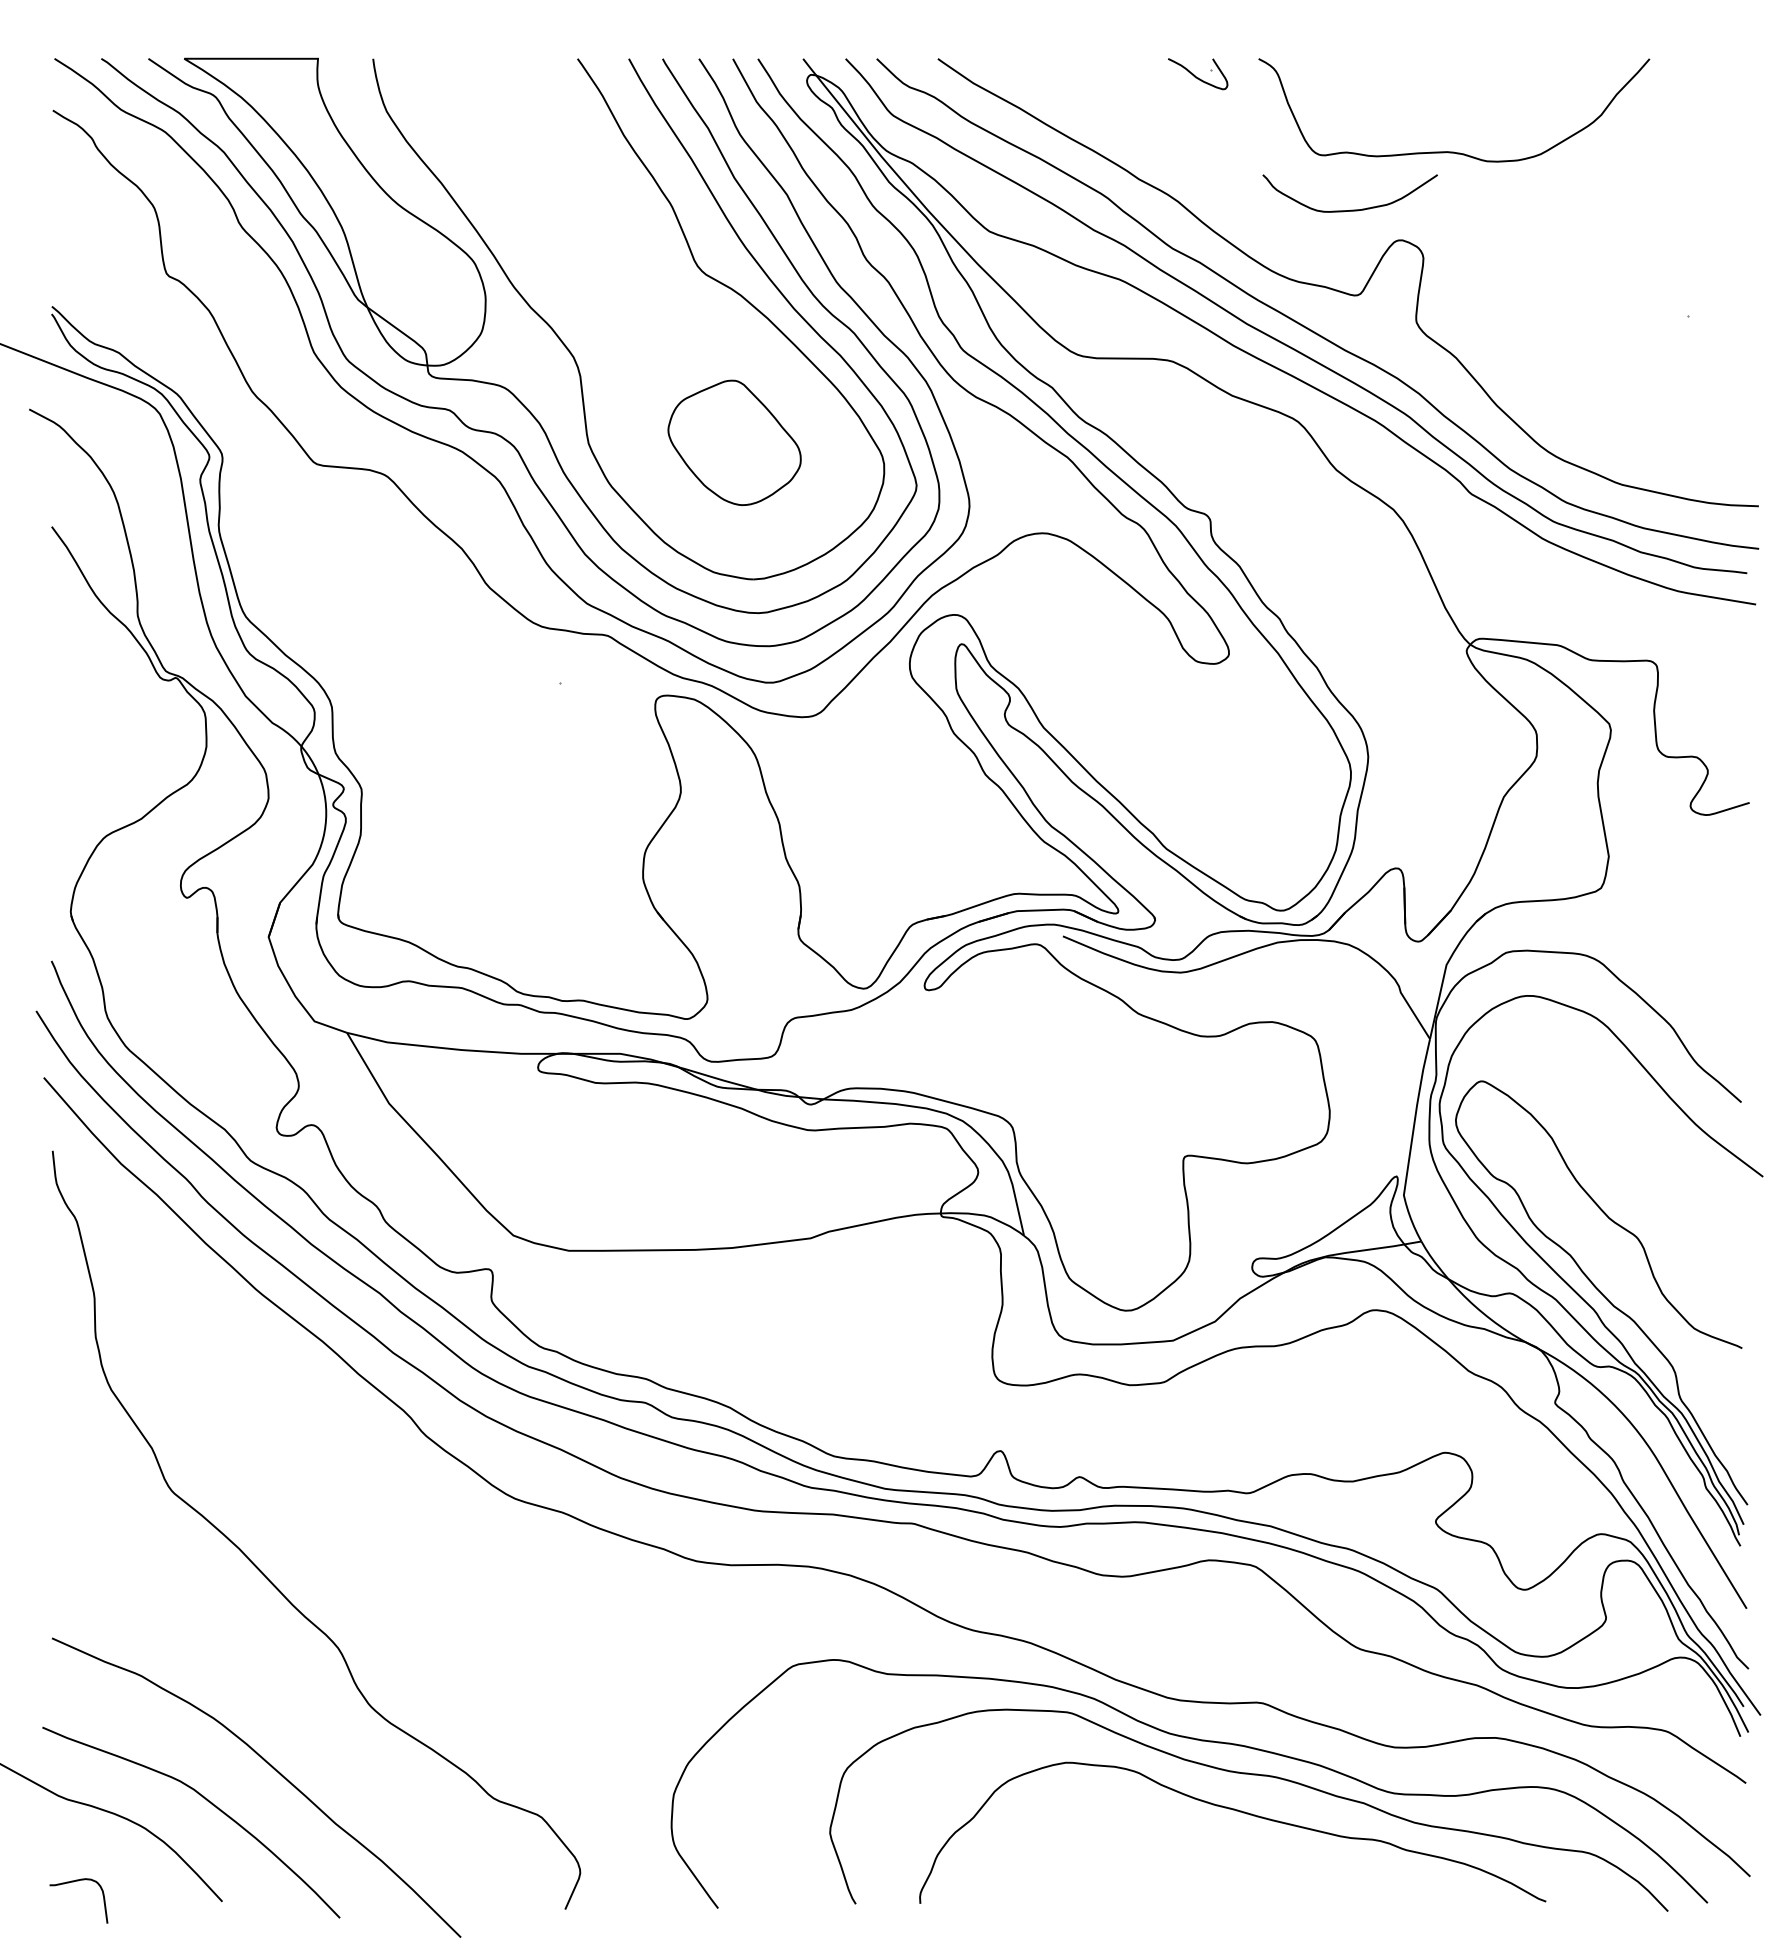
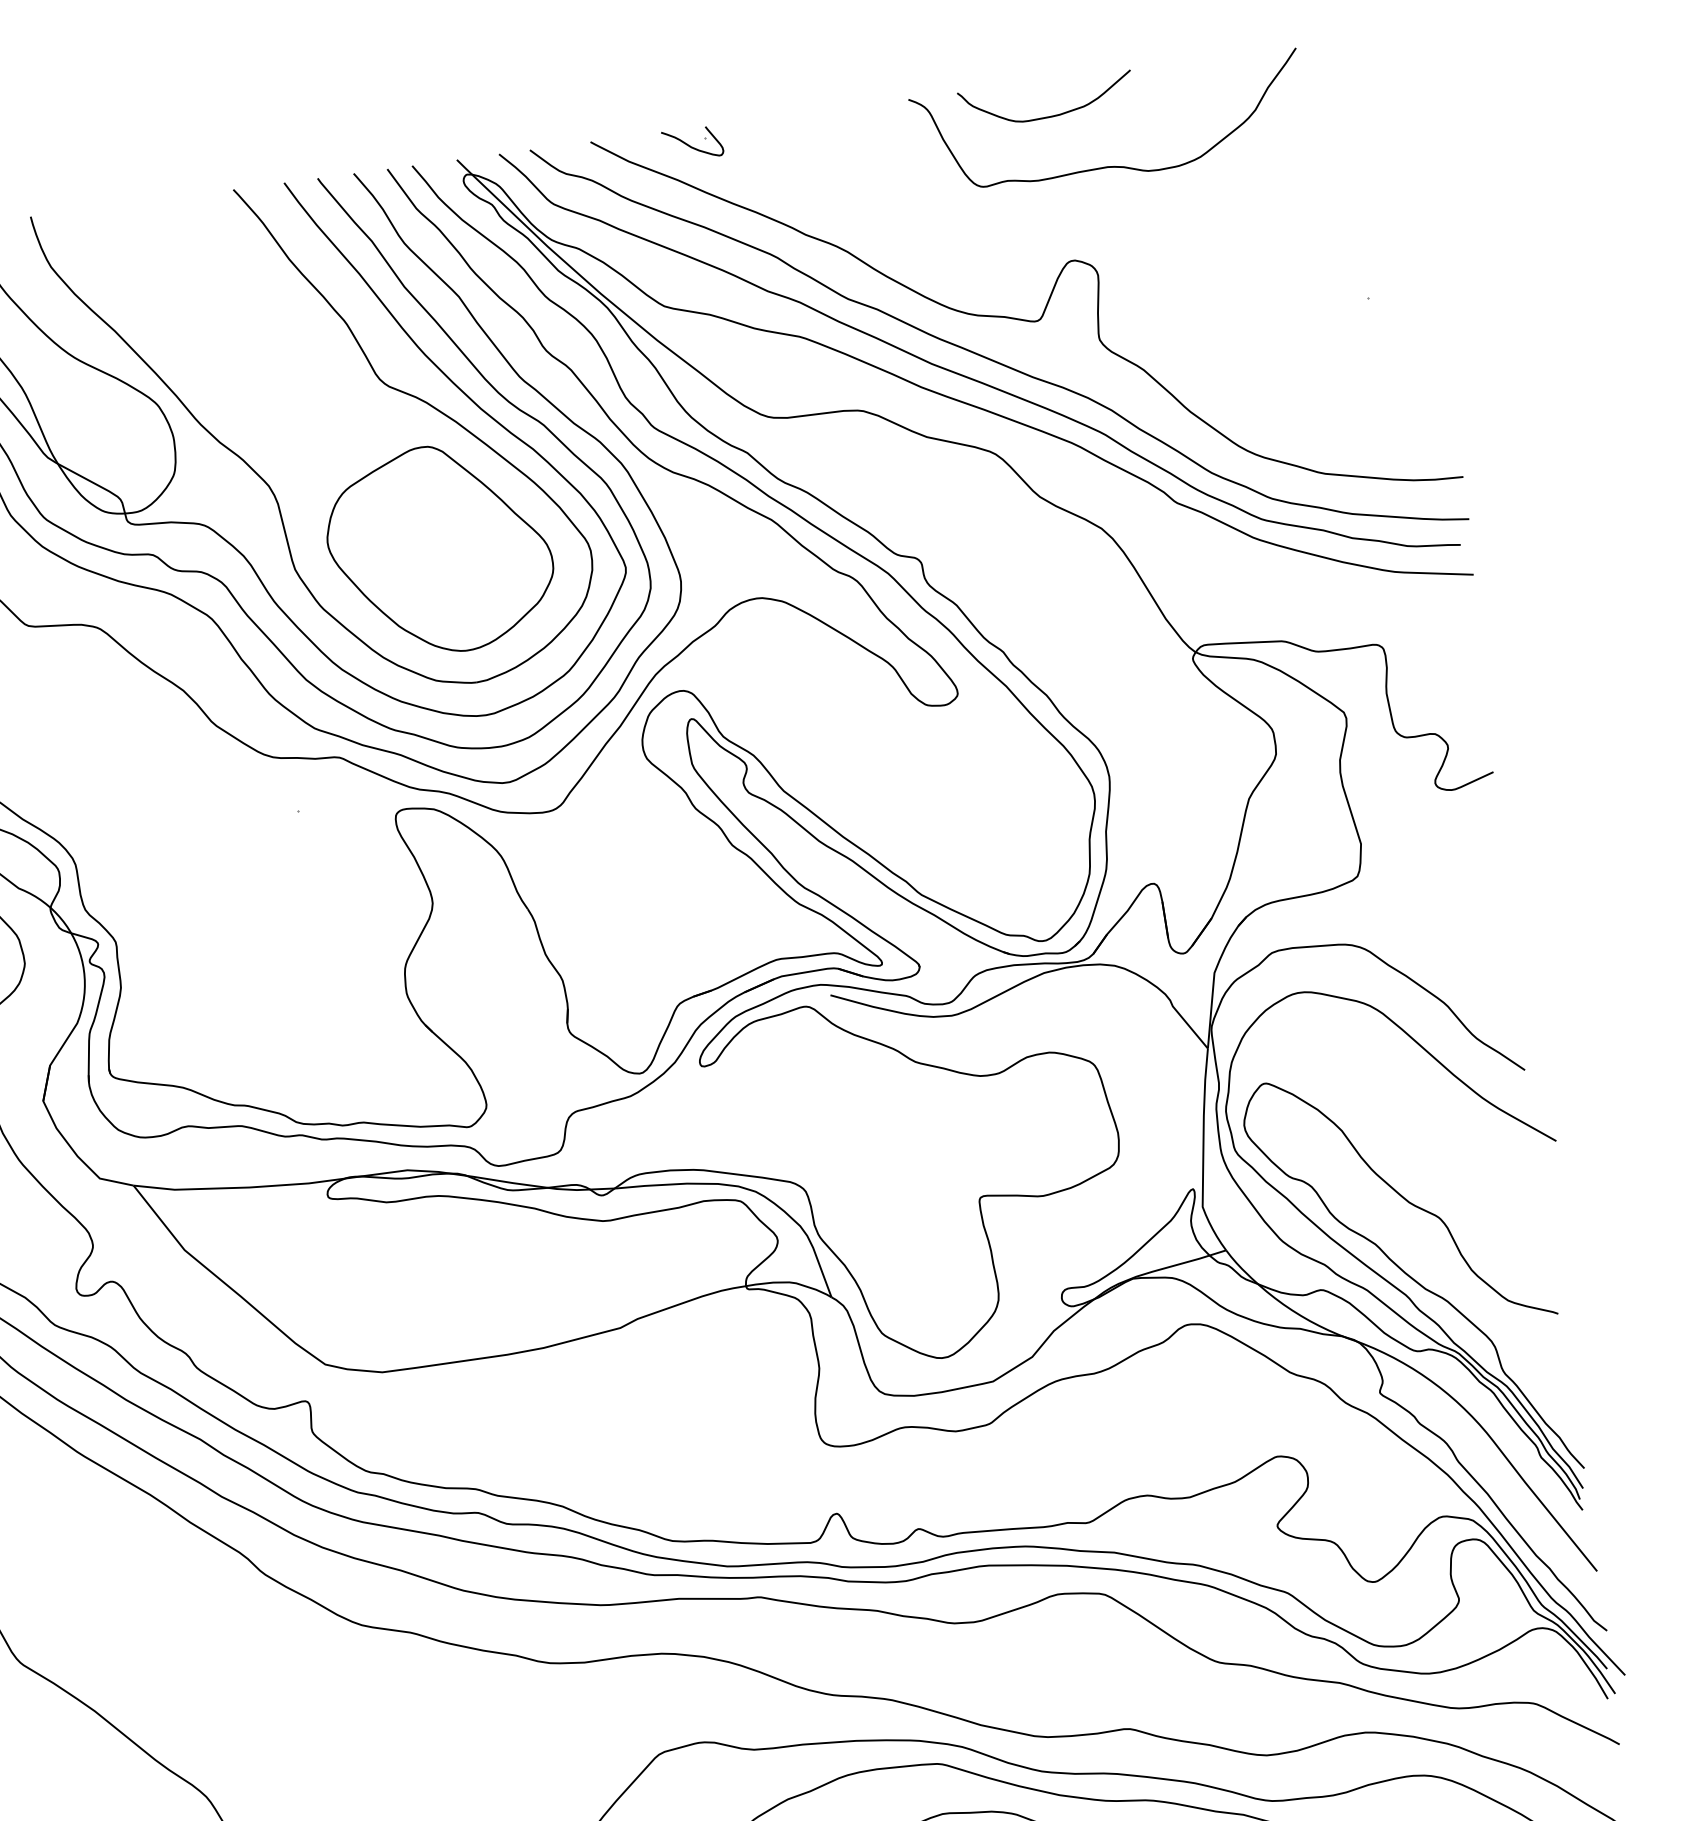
part: (1198, 74) -> (693, 144), moved
curve: (1351, 209) -> (1049, 115), moved
part: (734, 442) -> (439, 549), size x1.67

